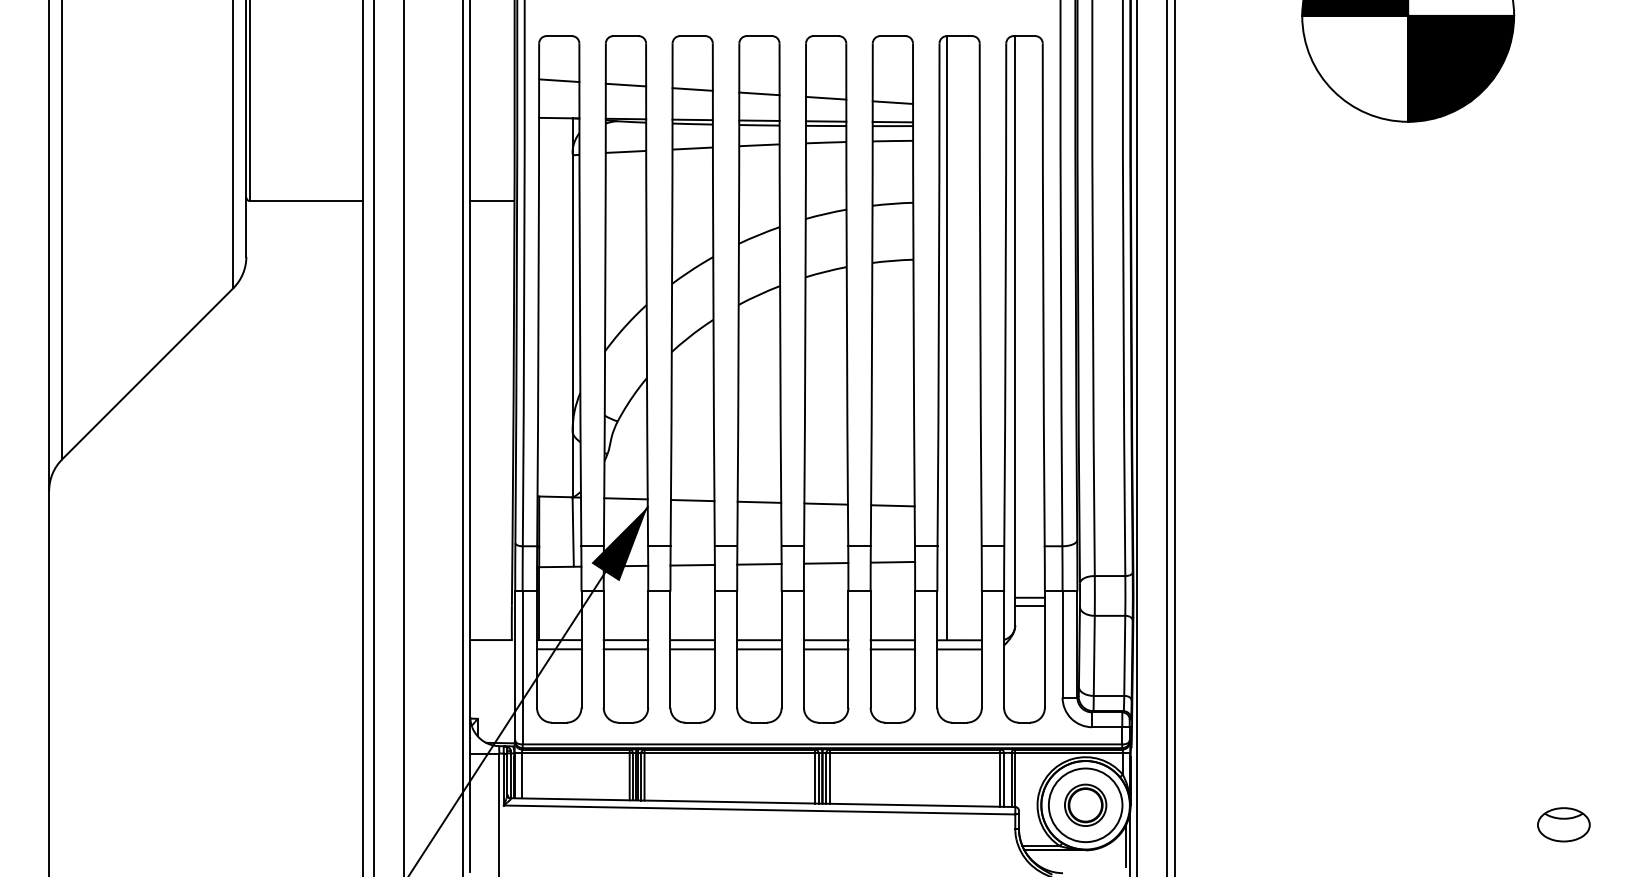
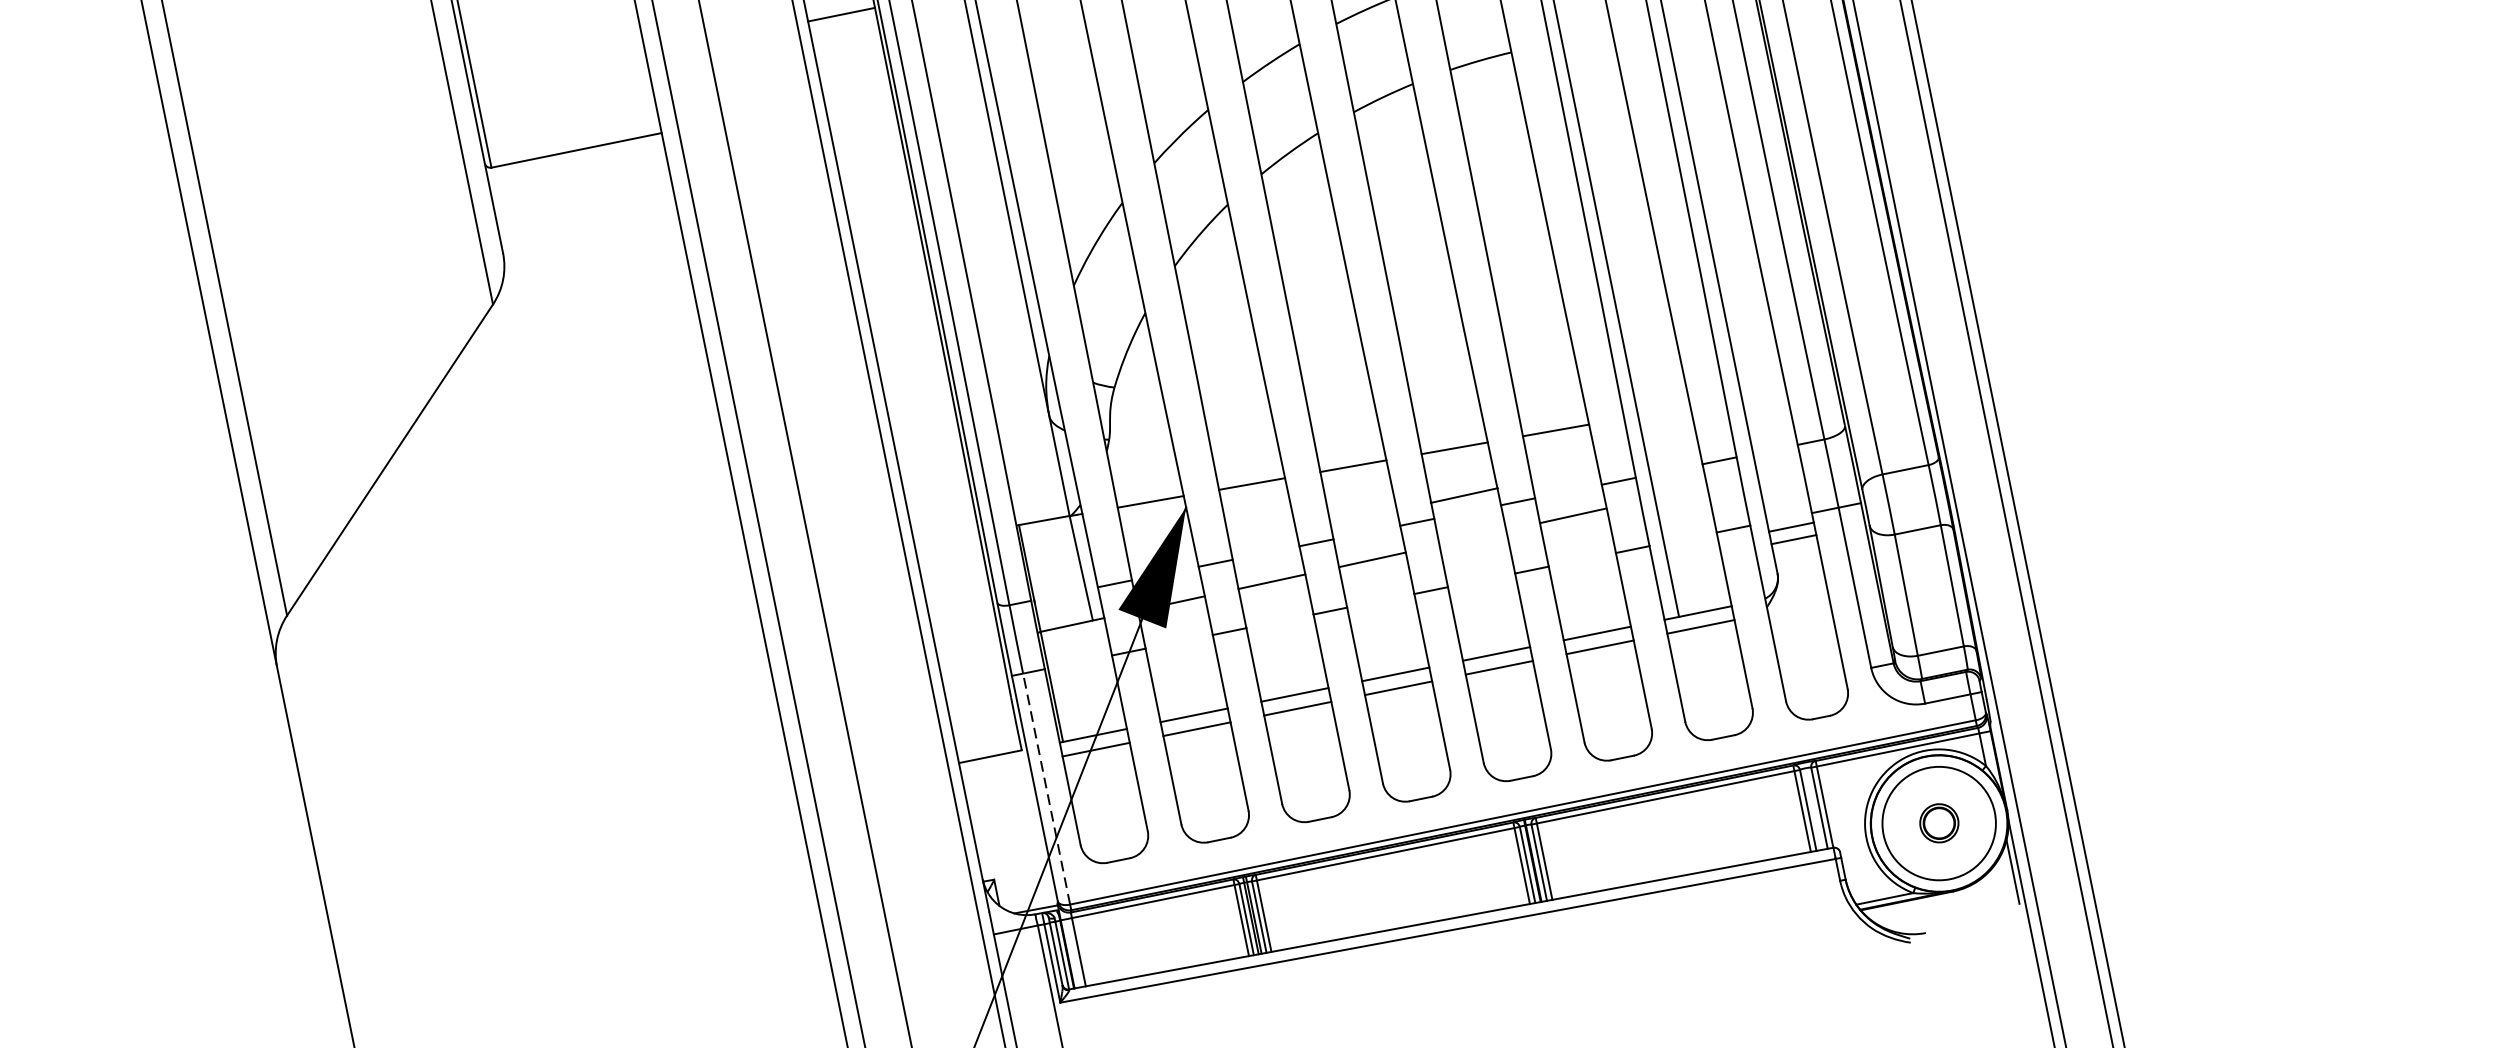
line: (492, 201) -> (841, 15), moved
line: (825, 563) -> (1463, 495), moved
line: (522, 667) -> (1046, 788), solid -> dashed
part: (1085, 804) -> (1938, 822), size x0.6

